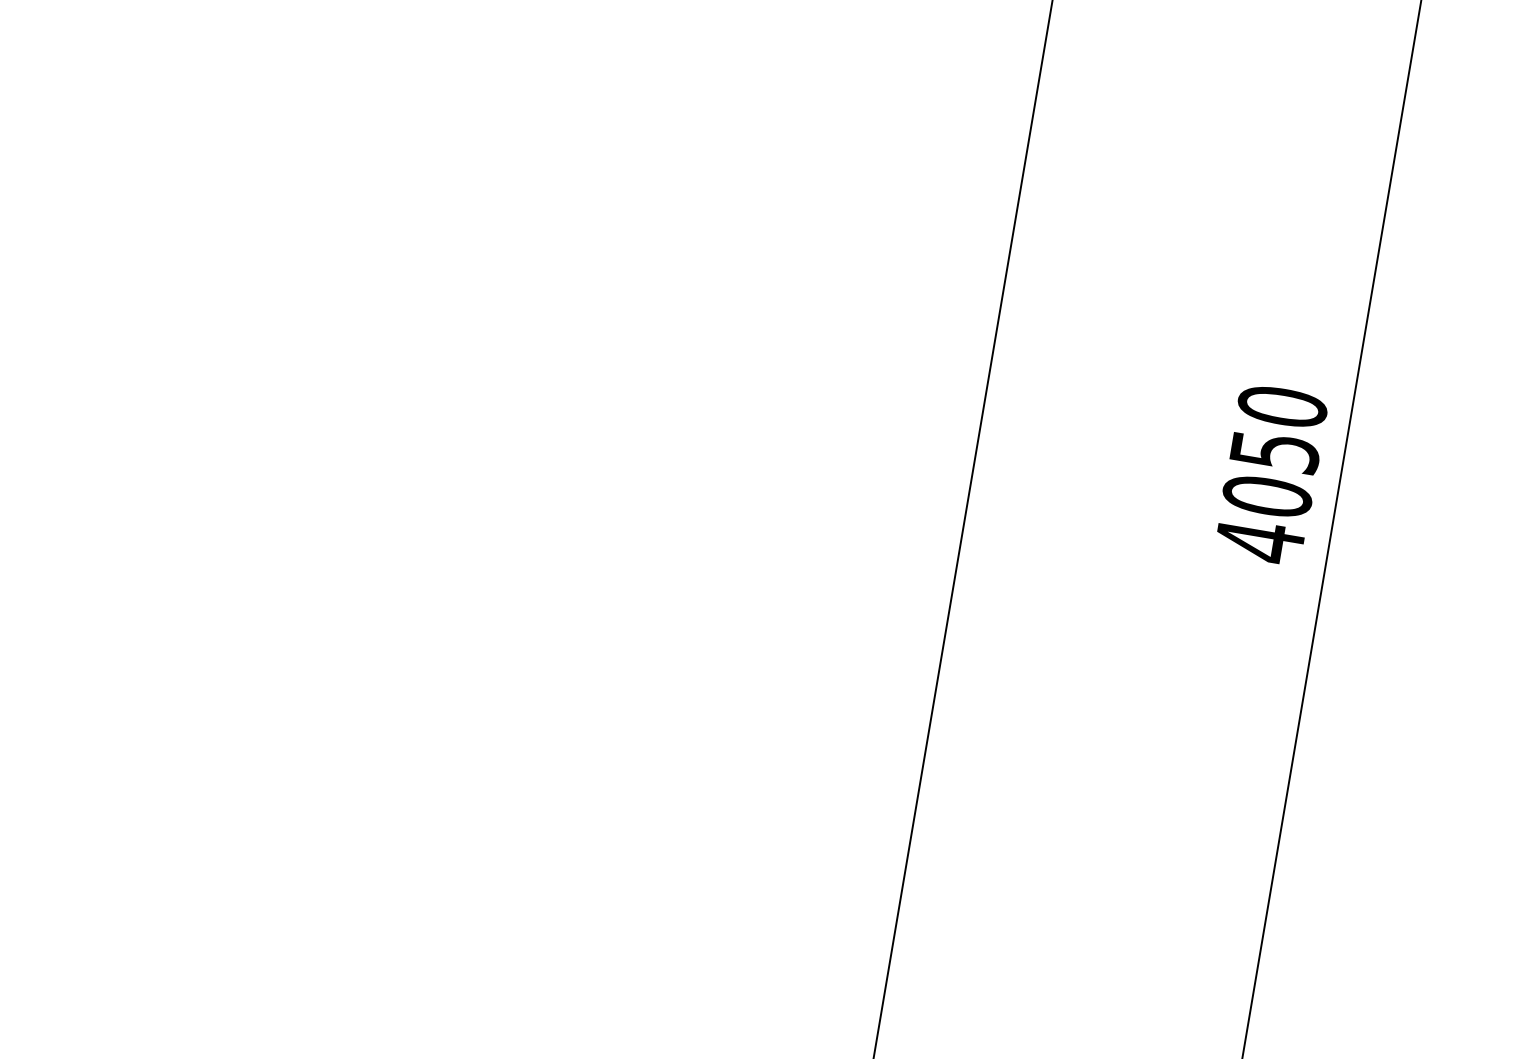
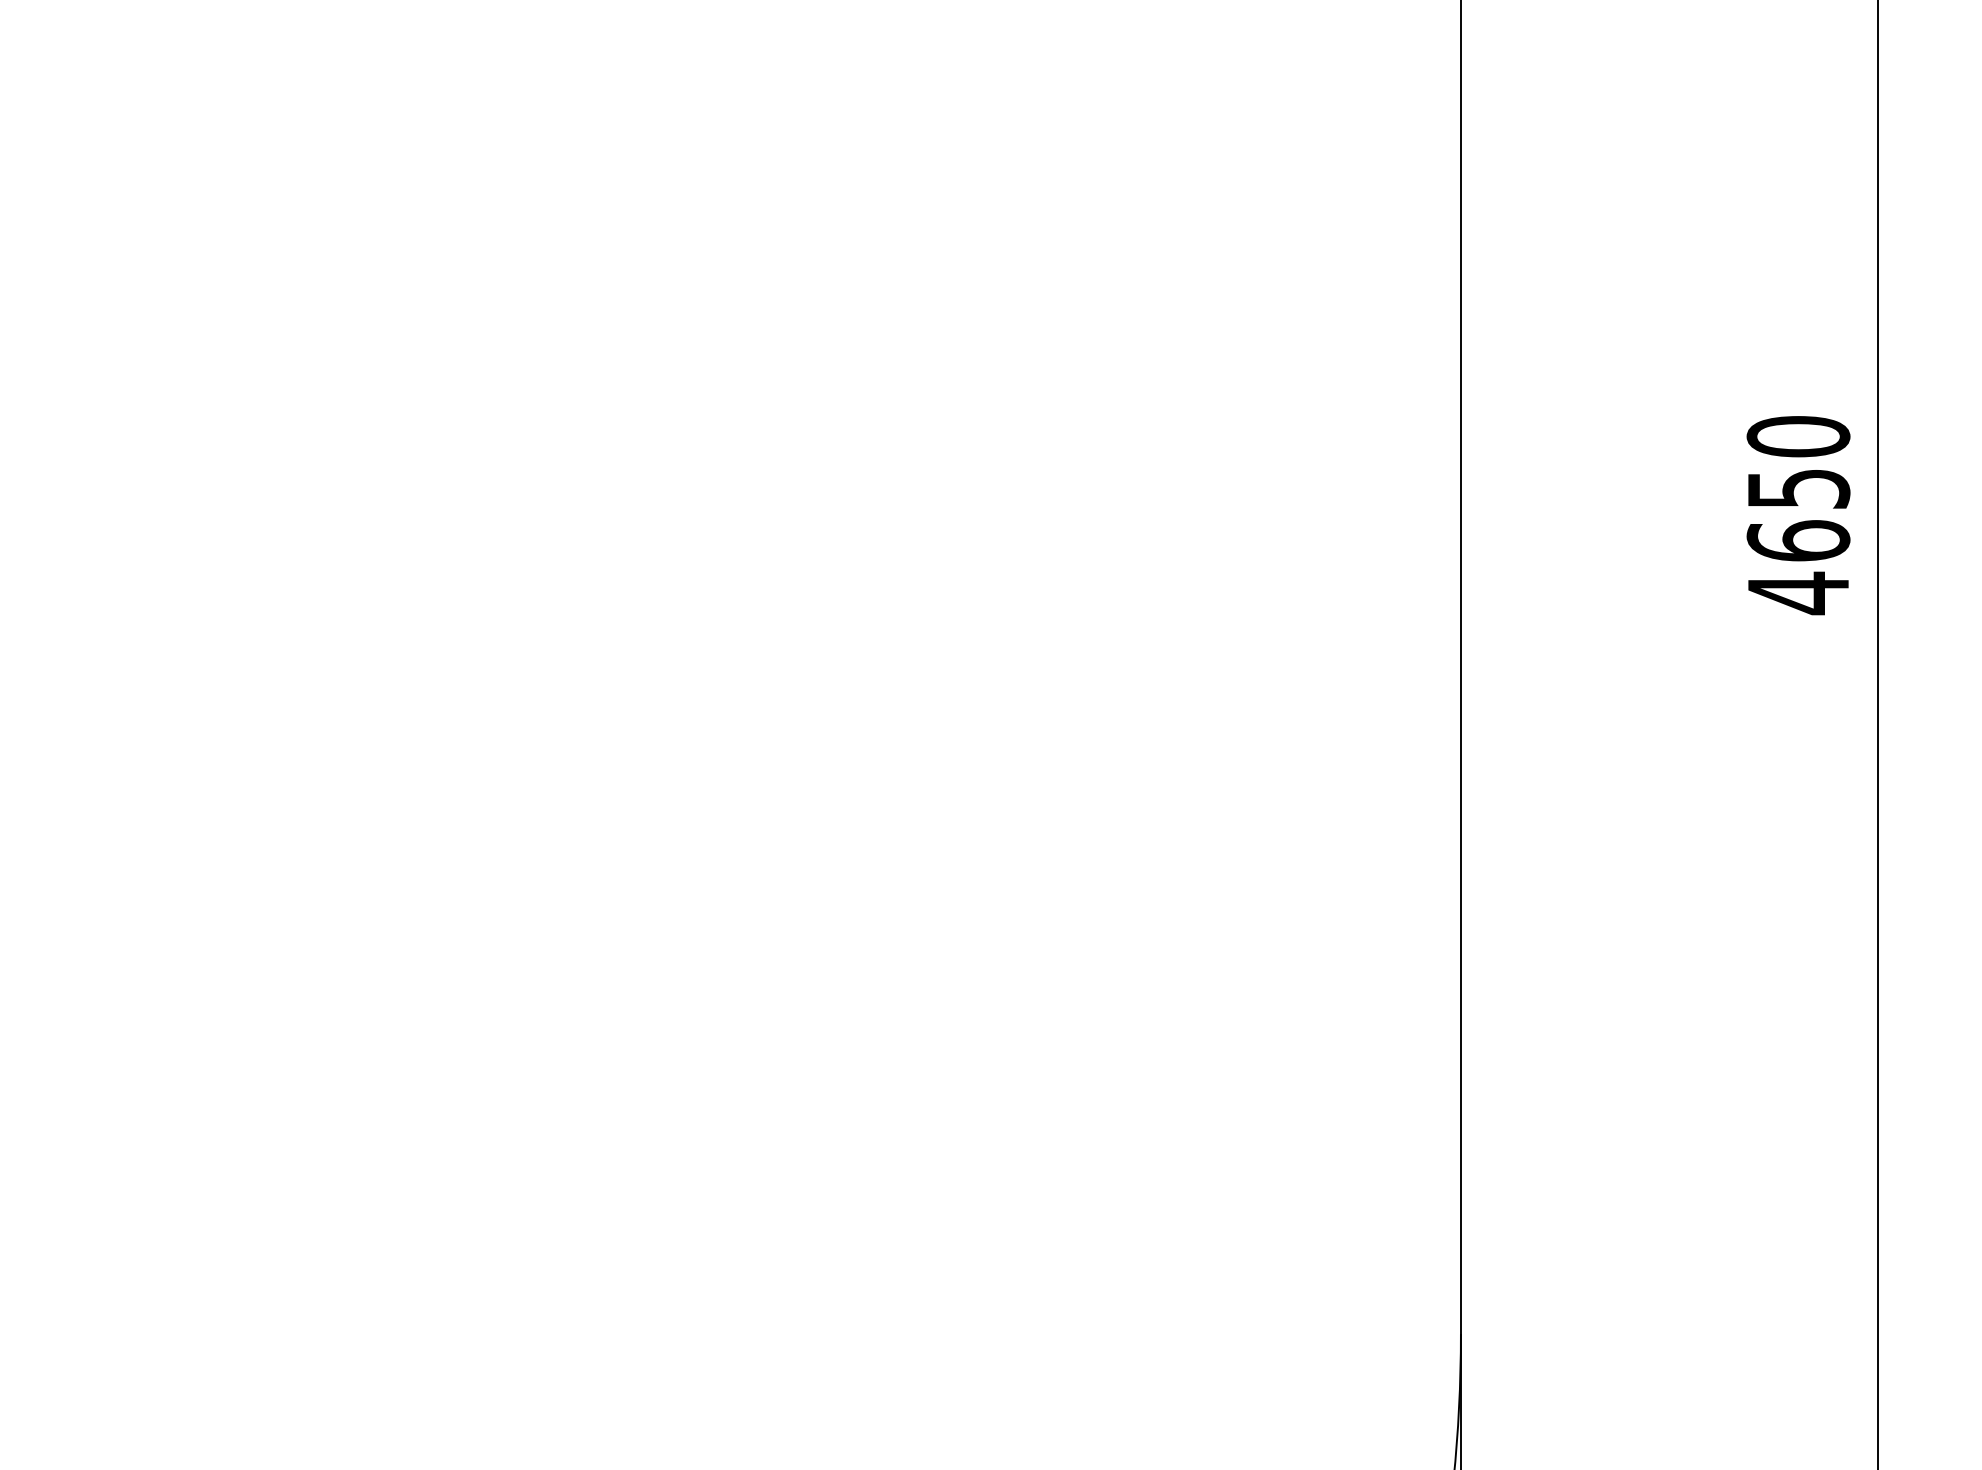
text: (1267, 496) -> (1798, 540), 4050 -> 4650

